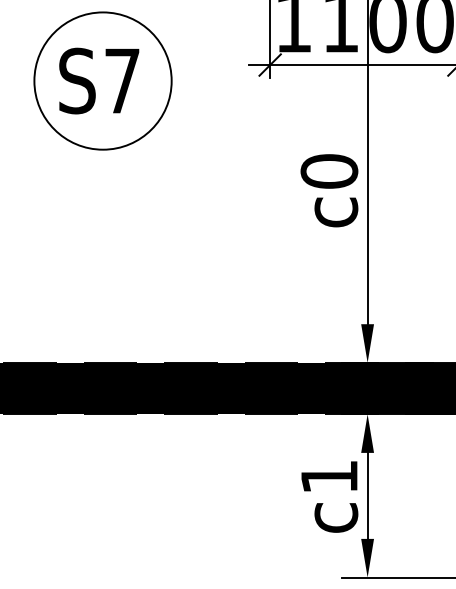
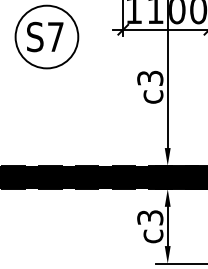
text: (329, 171) -> (150, 78), c0 -> c3
text: (329, 476) -> (150, 217), c1 -> c3

